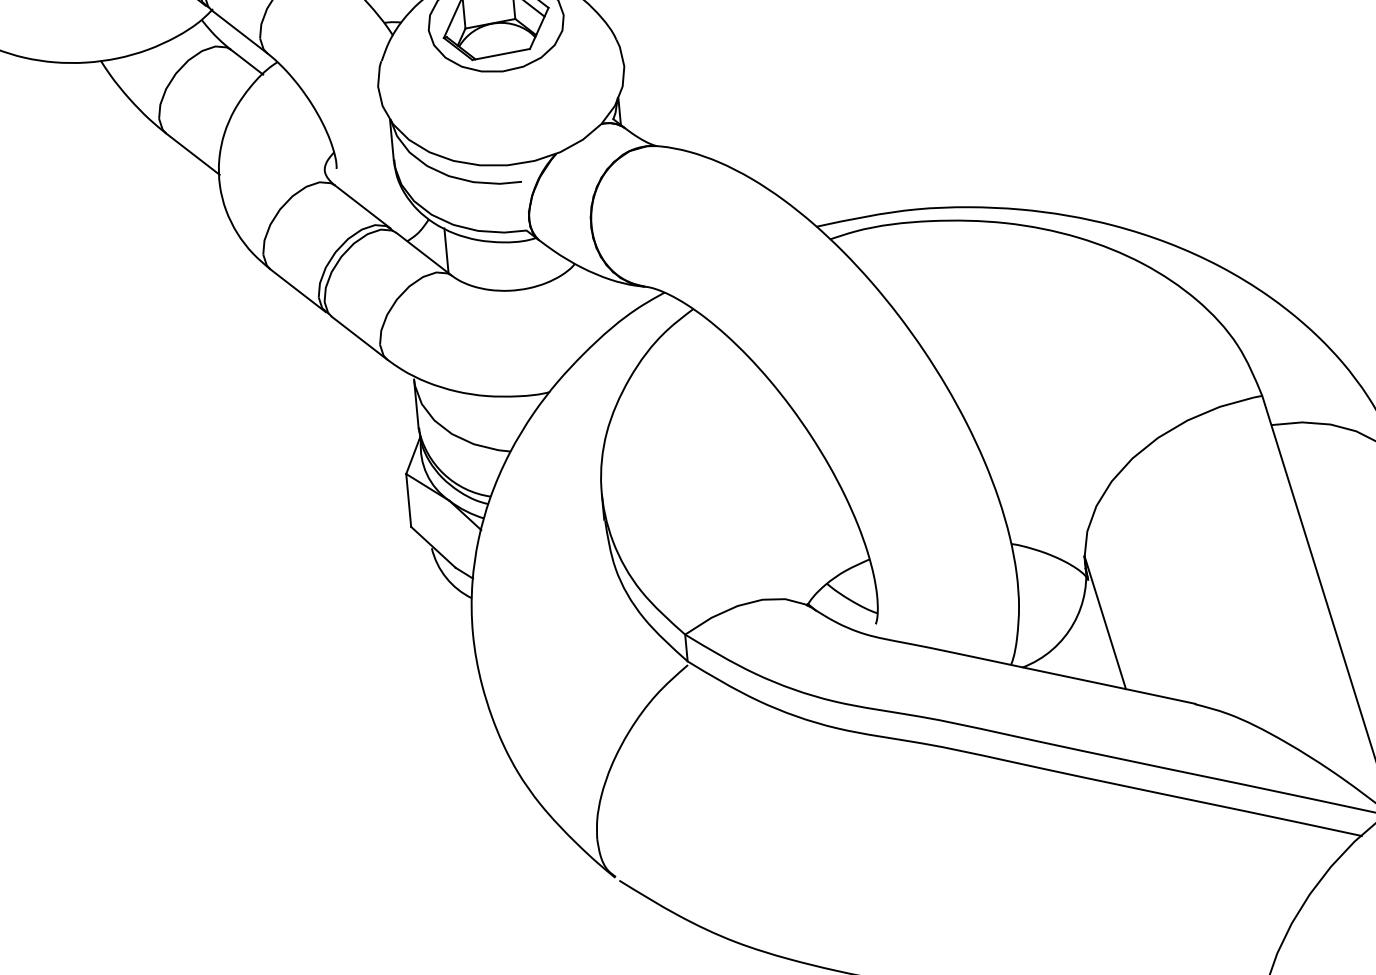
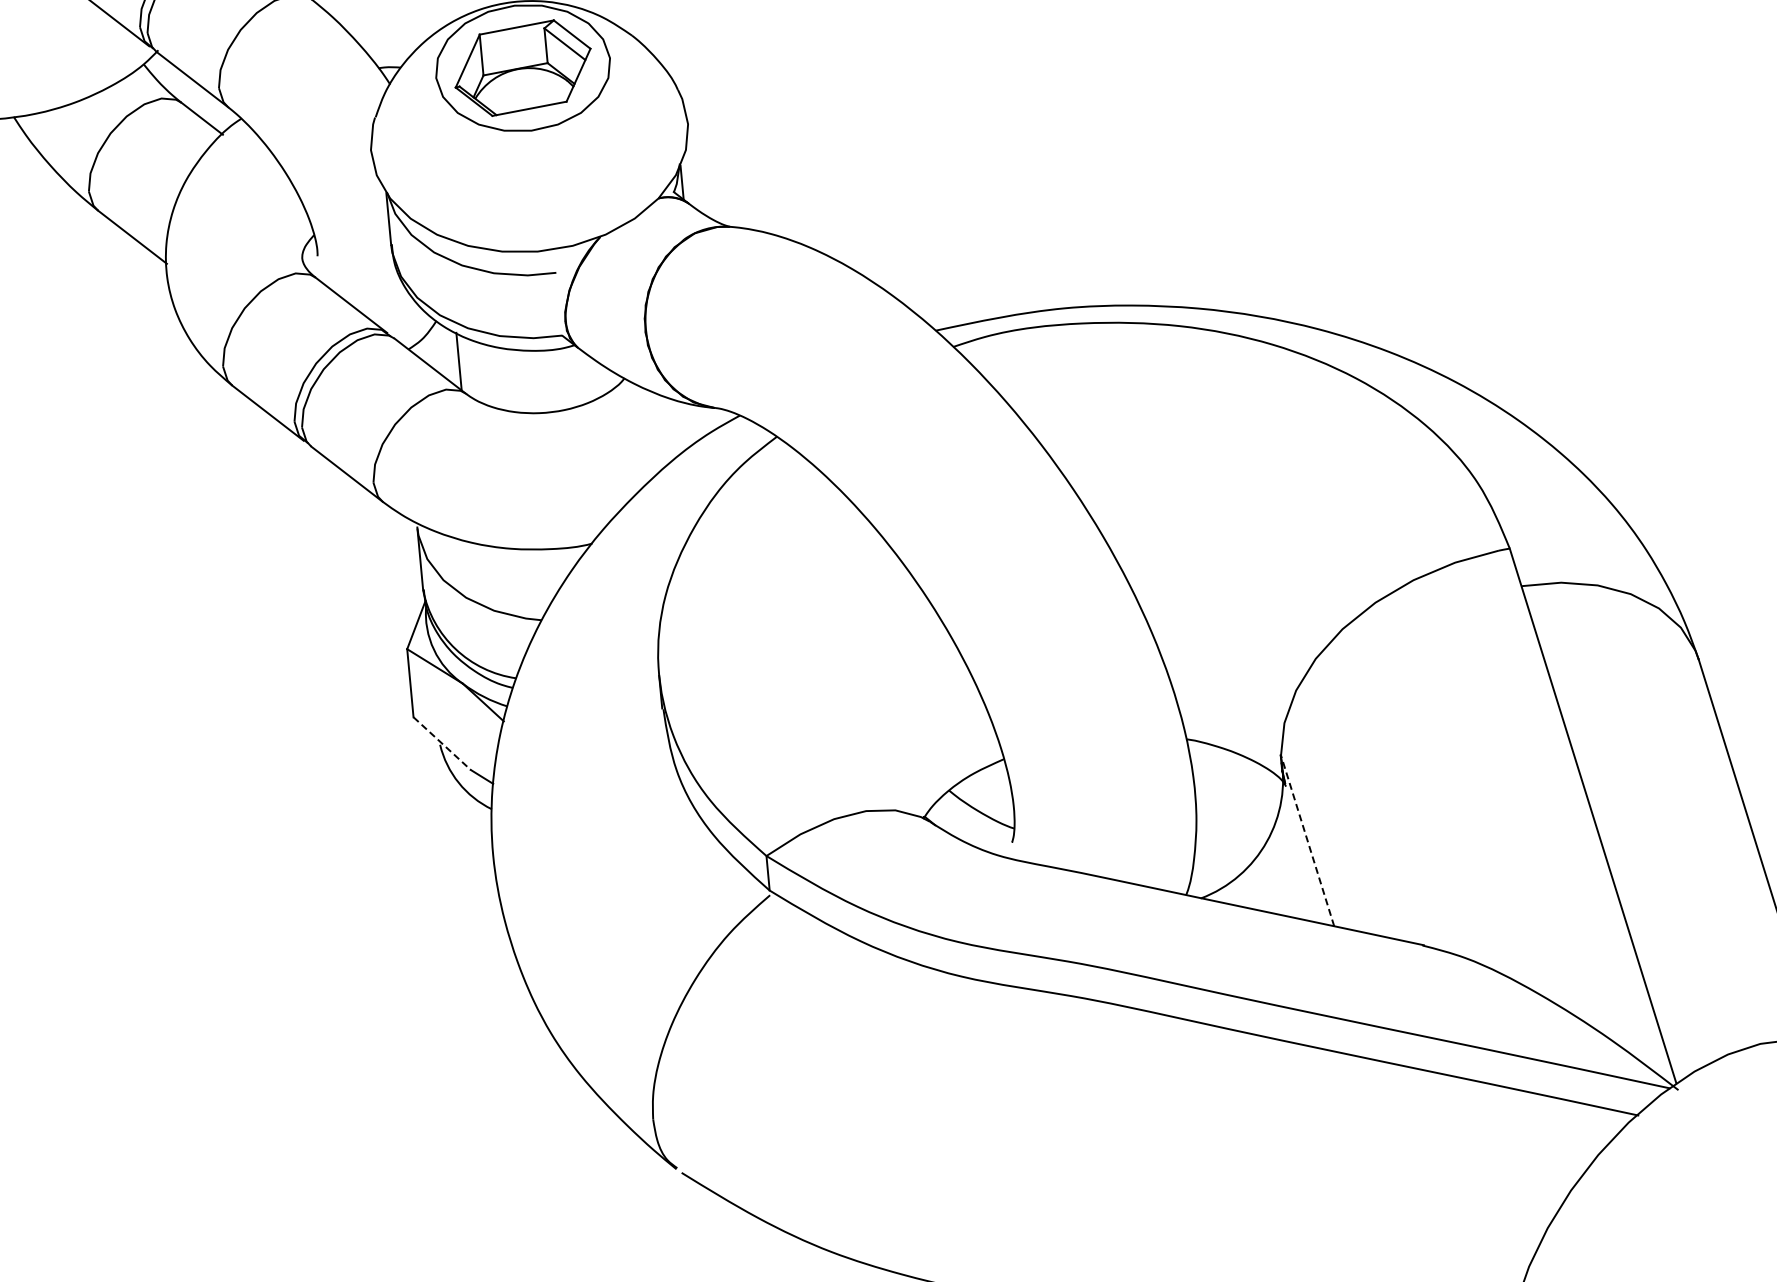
line: (433, 547) -> (442, 743), solid -> dashed
line: (1105, 622) -> (1307, 840), solid -> dashed

